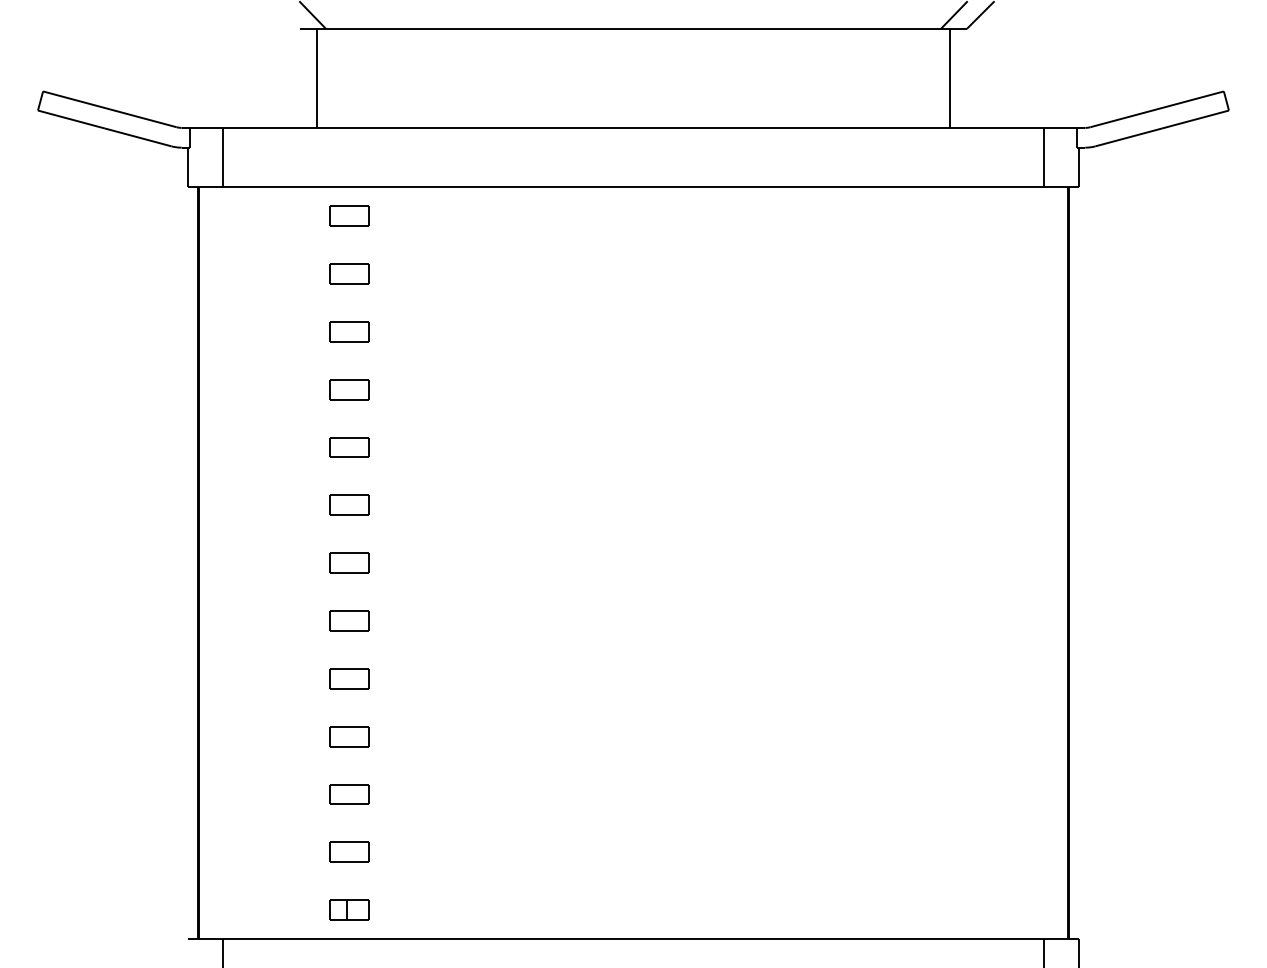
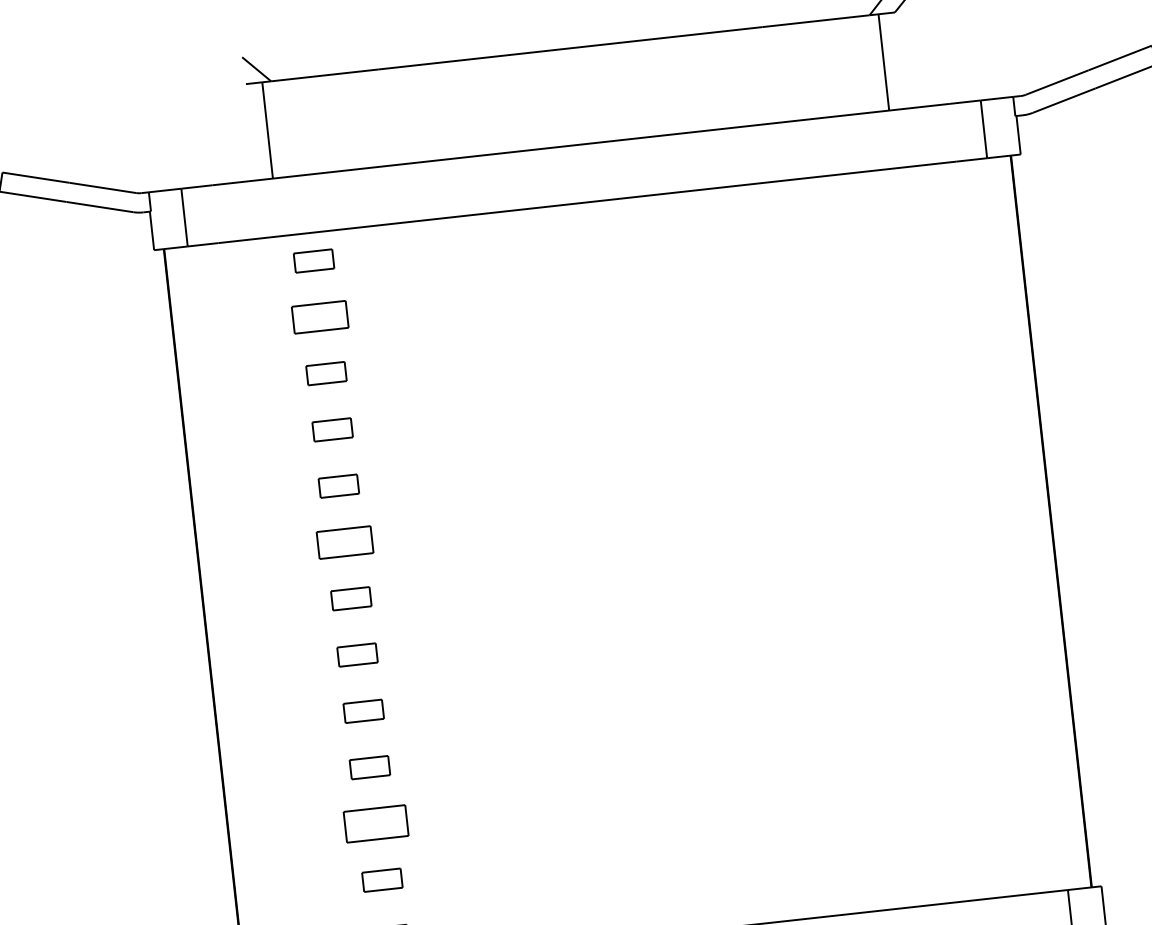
part: (349, 273) -> (320, 316), size x1.4
part: (349, 504) -> (345, 541), size x1.4
part: (349, 794) -> (376, 823), size x1.6

